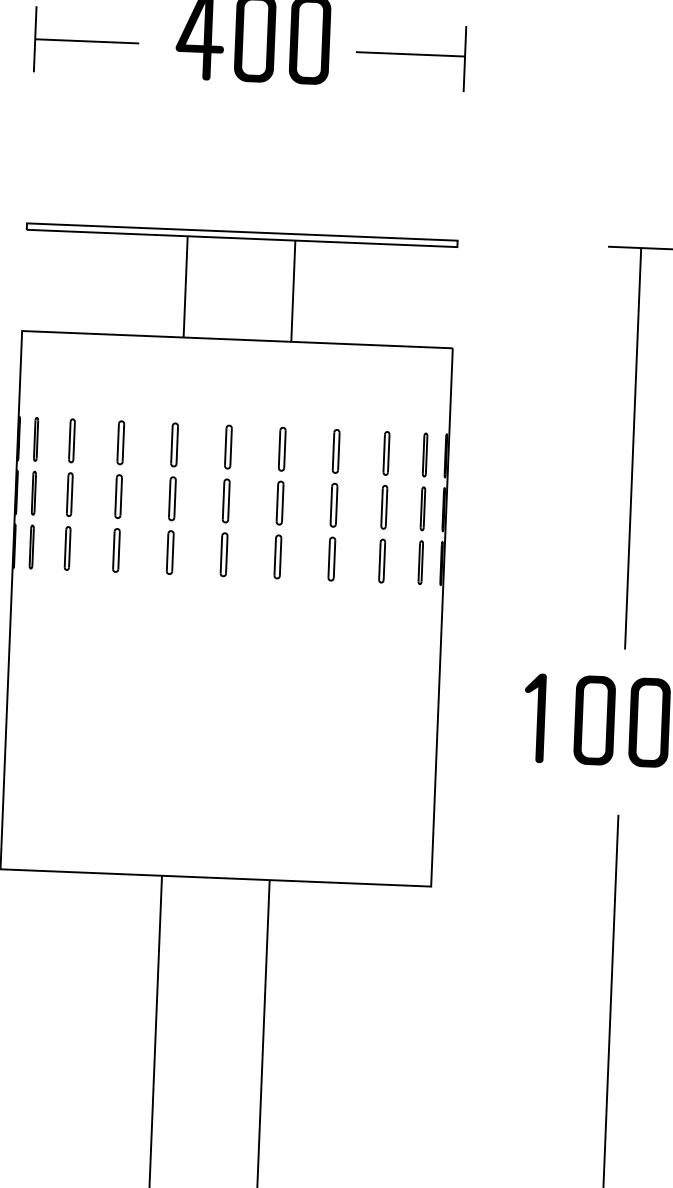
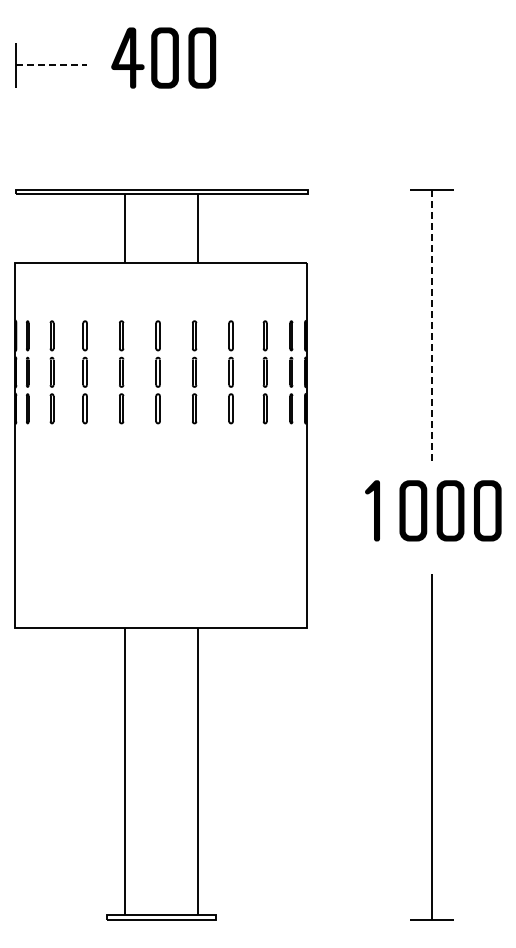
line: (87, 41) -> (51, 65), solid -> dashed
part: (411, 56) -> (271, 66), removed
line: (632, 449) -> (431, 326), solid -> dashed

